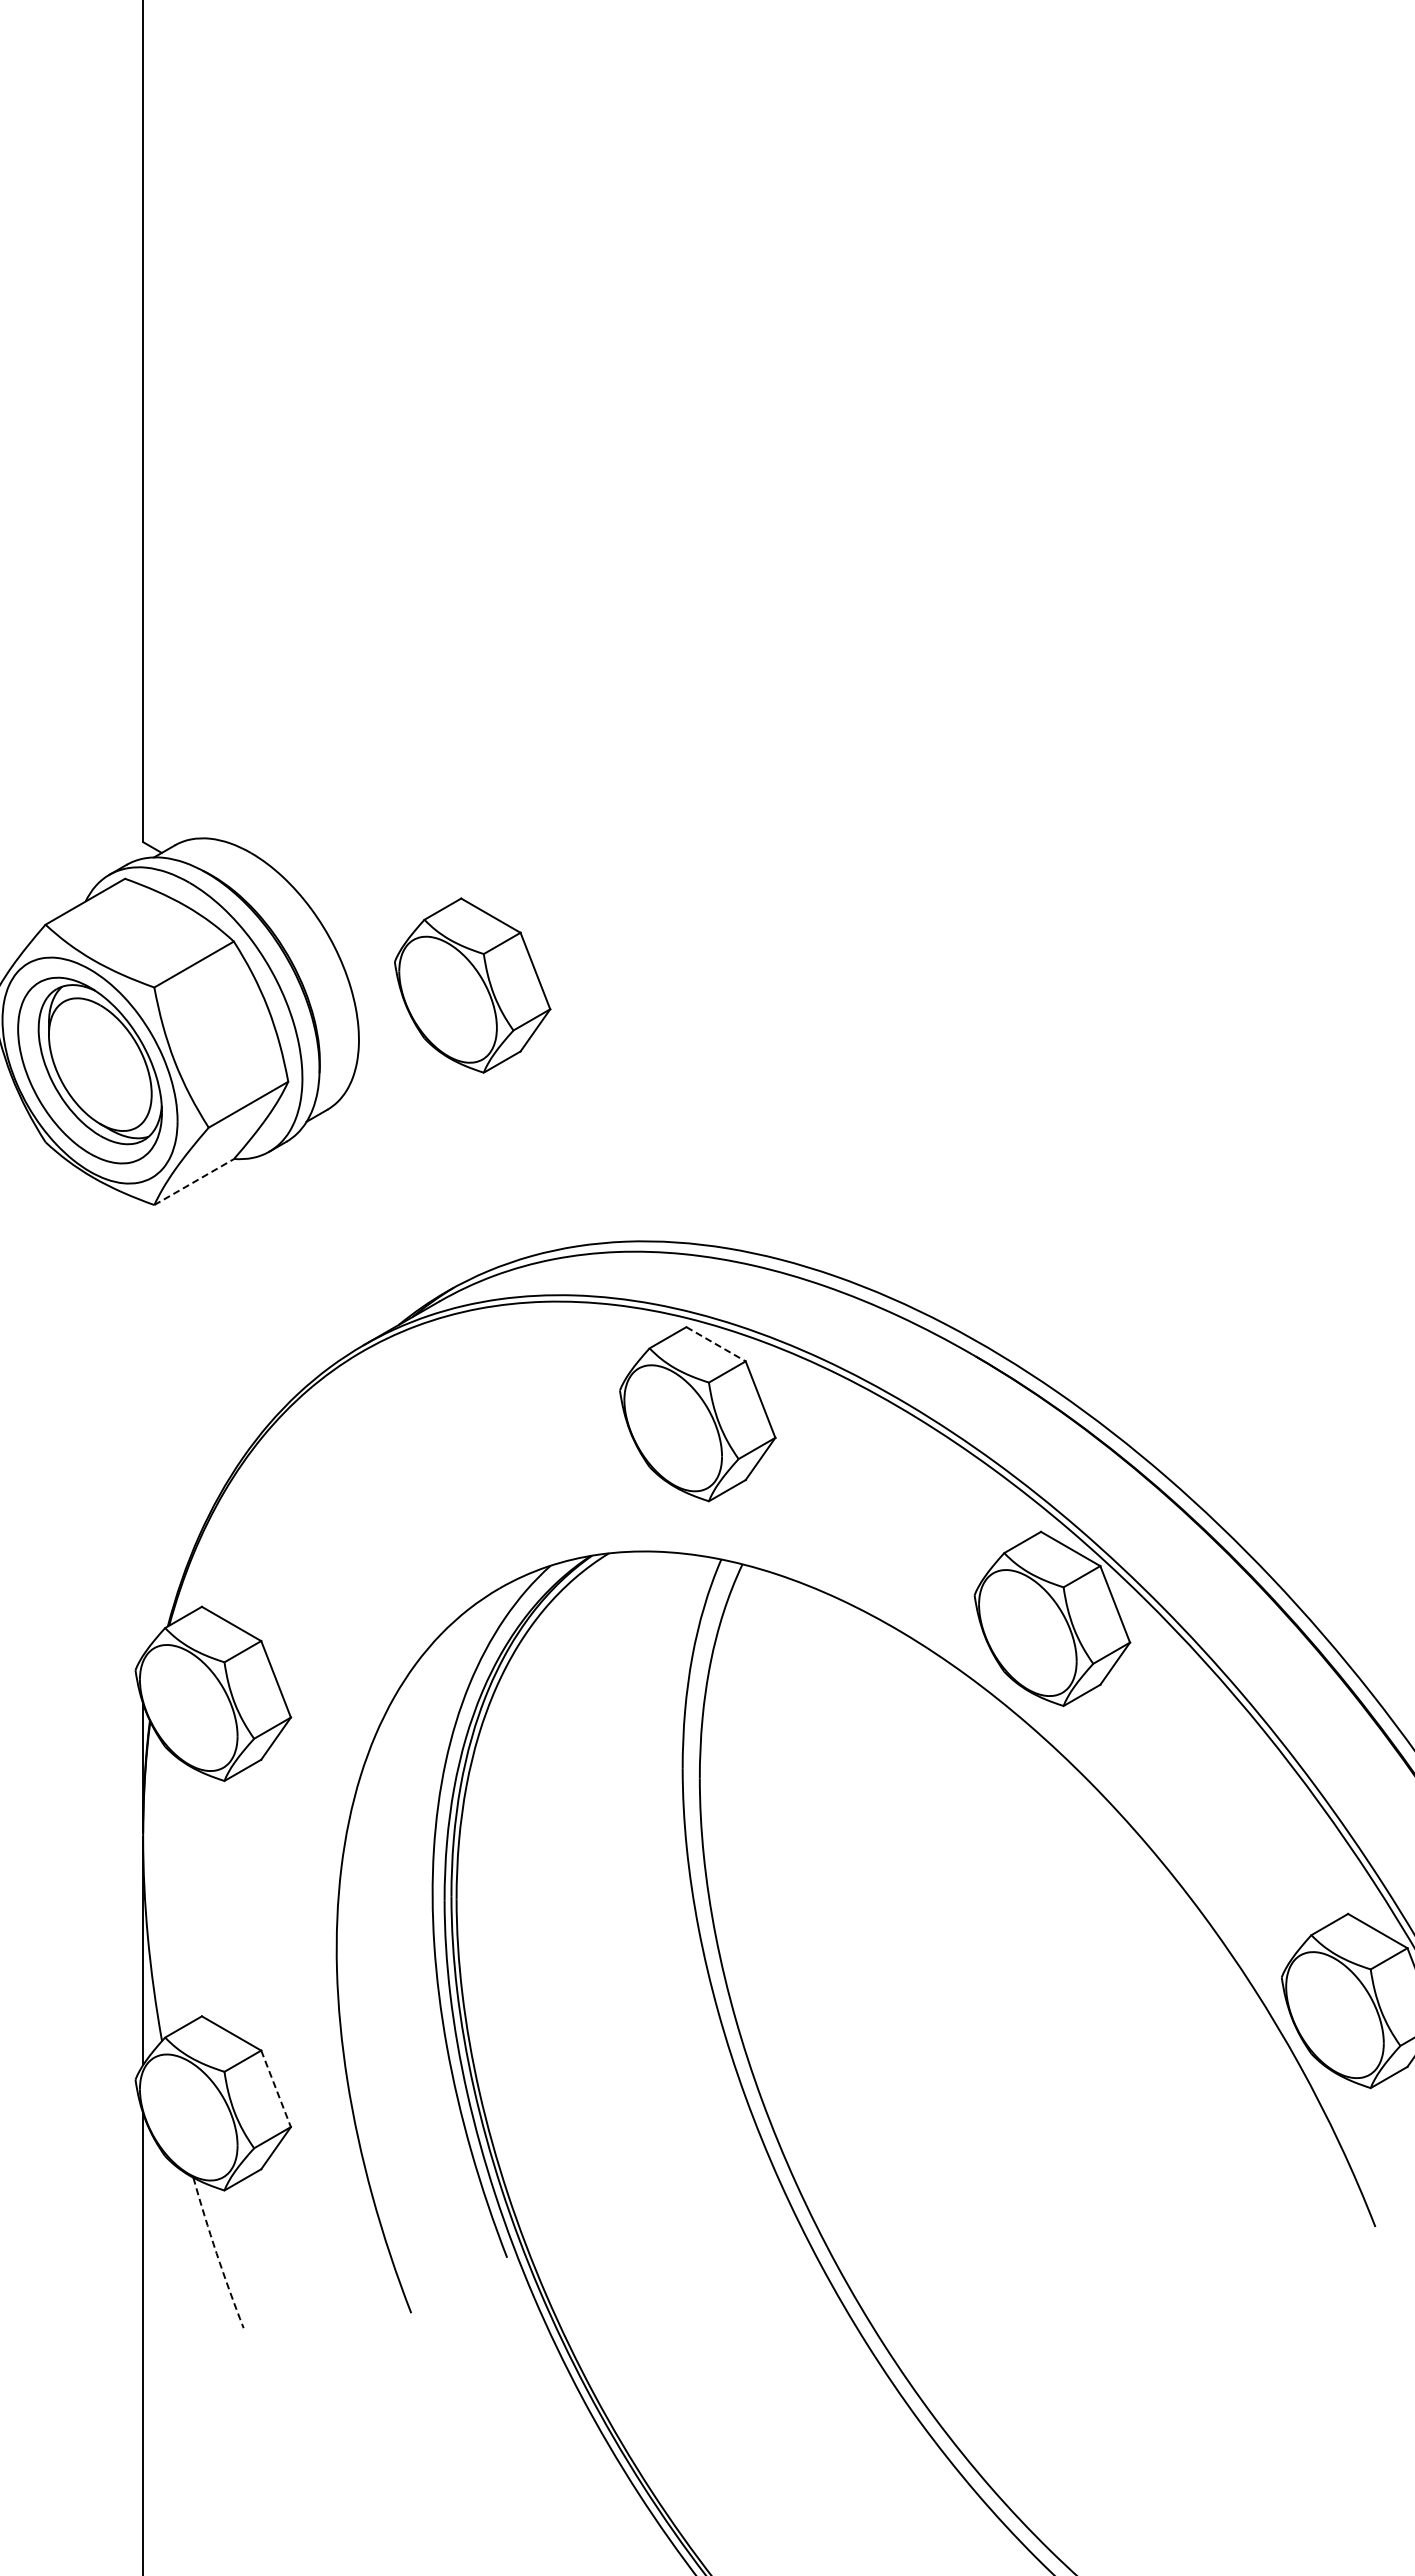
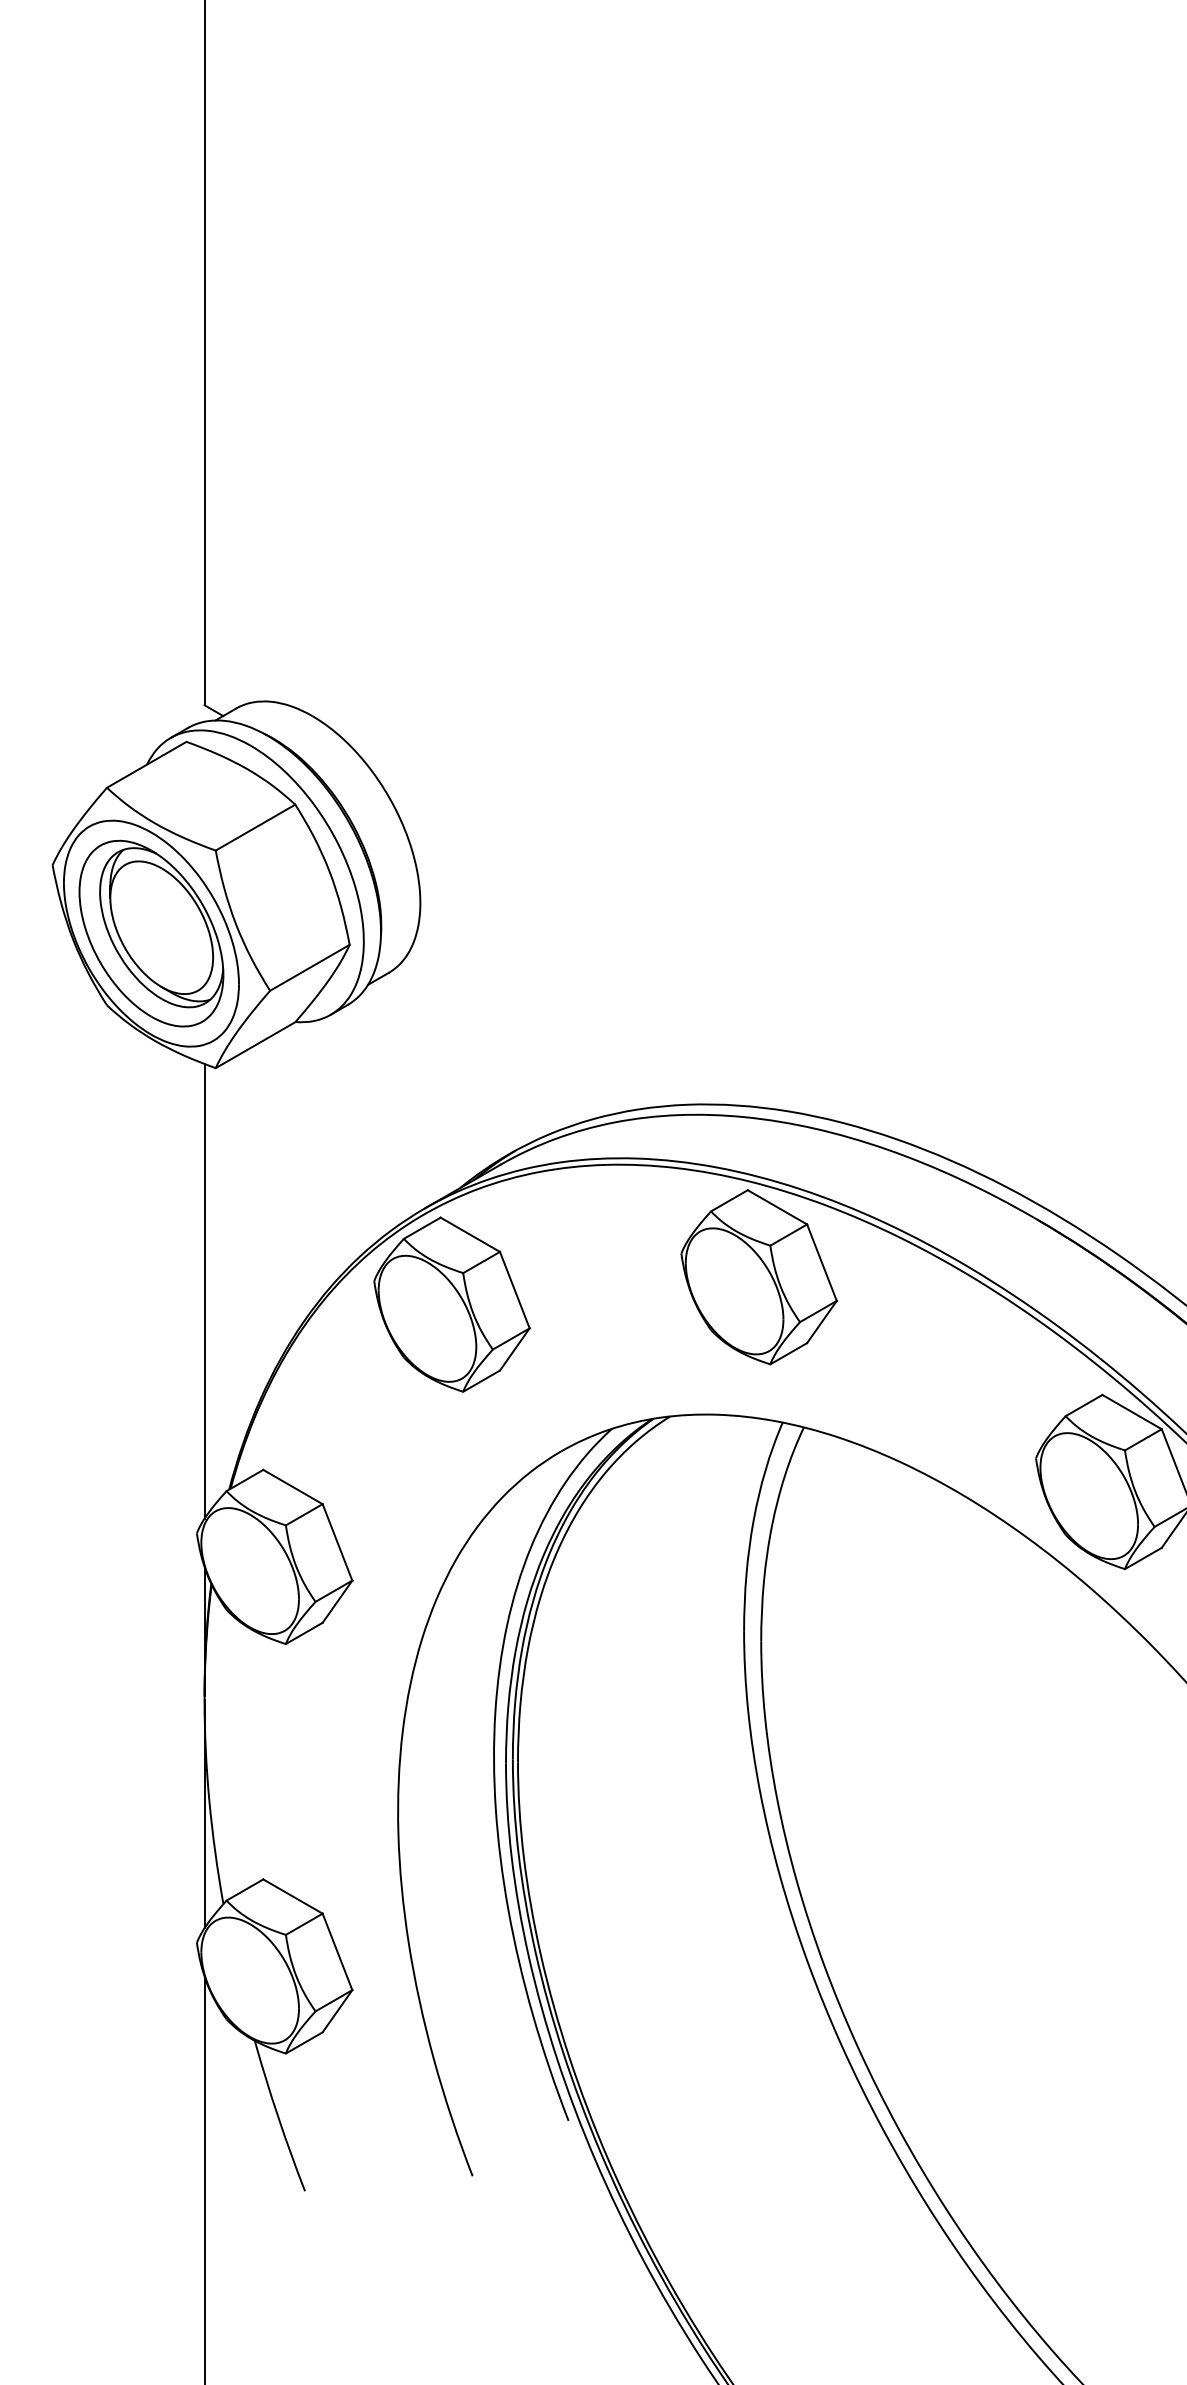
part: (472, 985) -> (451, 1304), moved
line: (194, 1182) -> (255, 1045), dashed -> solid
line: (716, 1344) -> (777, 1207), dashed -> solid
line: (143, 1427) -> (204, 1290), added
line: (276, 2089) -> (337, 1952), dashed -> solid
arc: (216, 2253) -> (277, 2116), dashed -> solid

